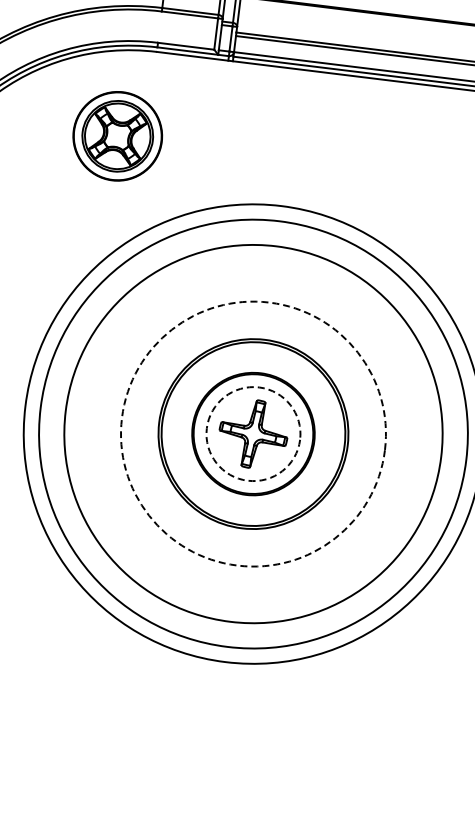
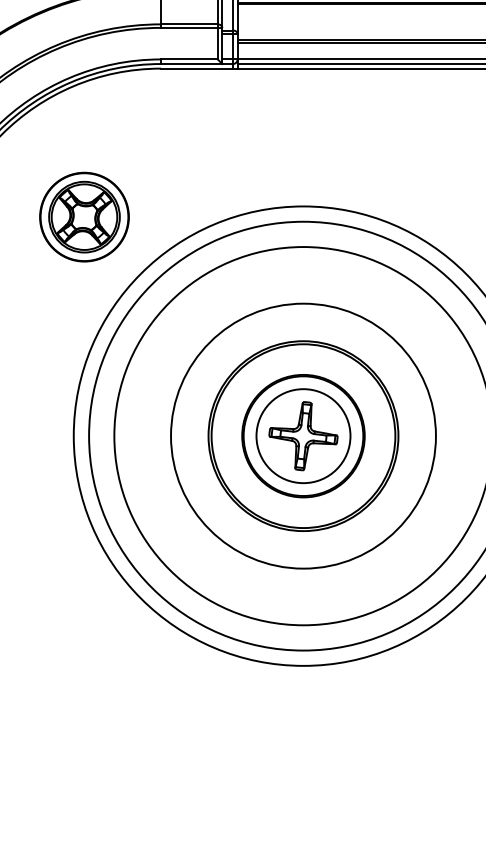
part: (117, 135) -> (84, 216), moved
circle: (253, 433) -> (303, 435), dashed -> solid
circle: (253, 434) -> (303, 436), dashed -> solid

